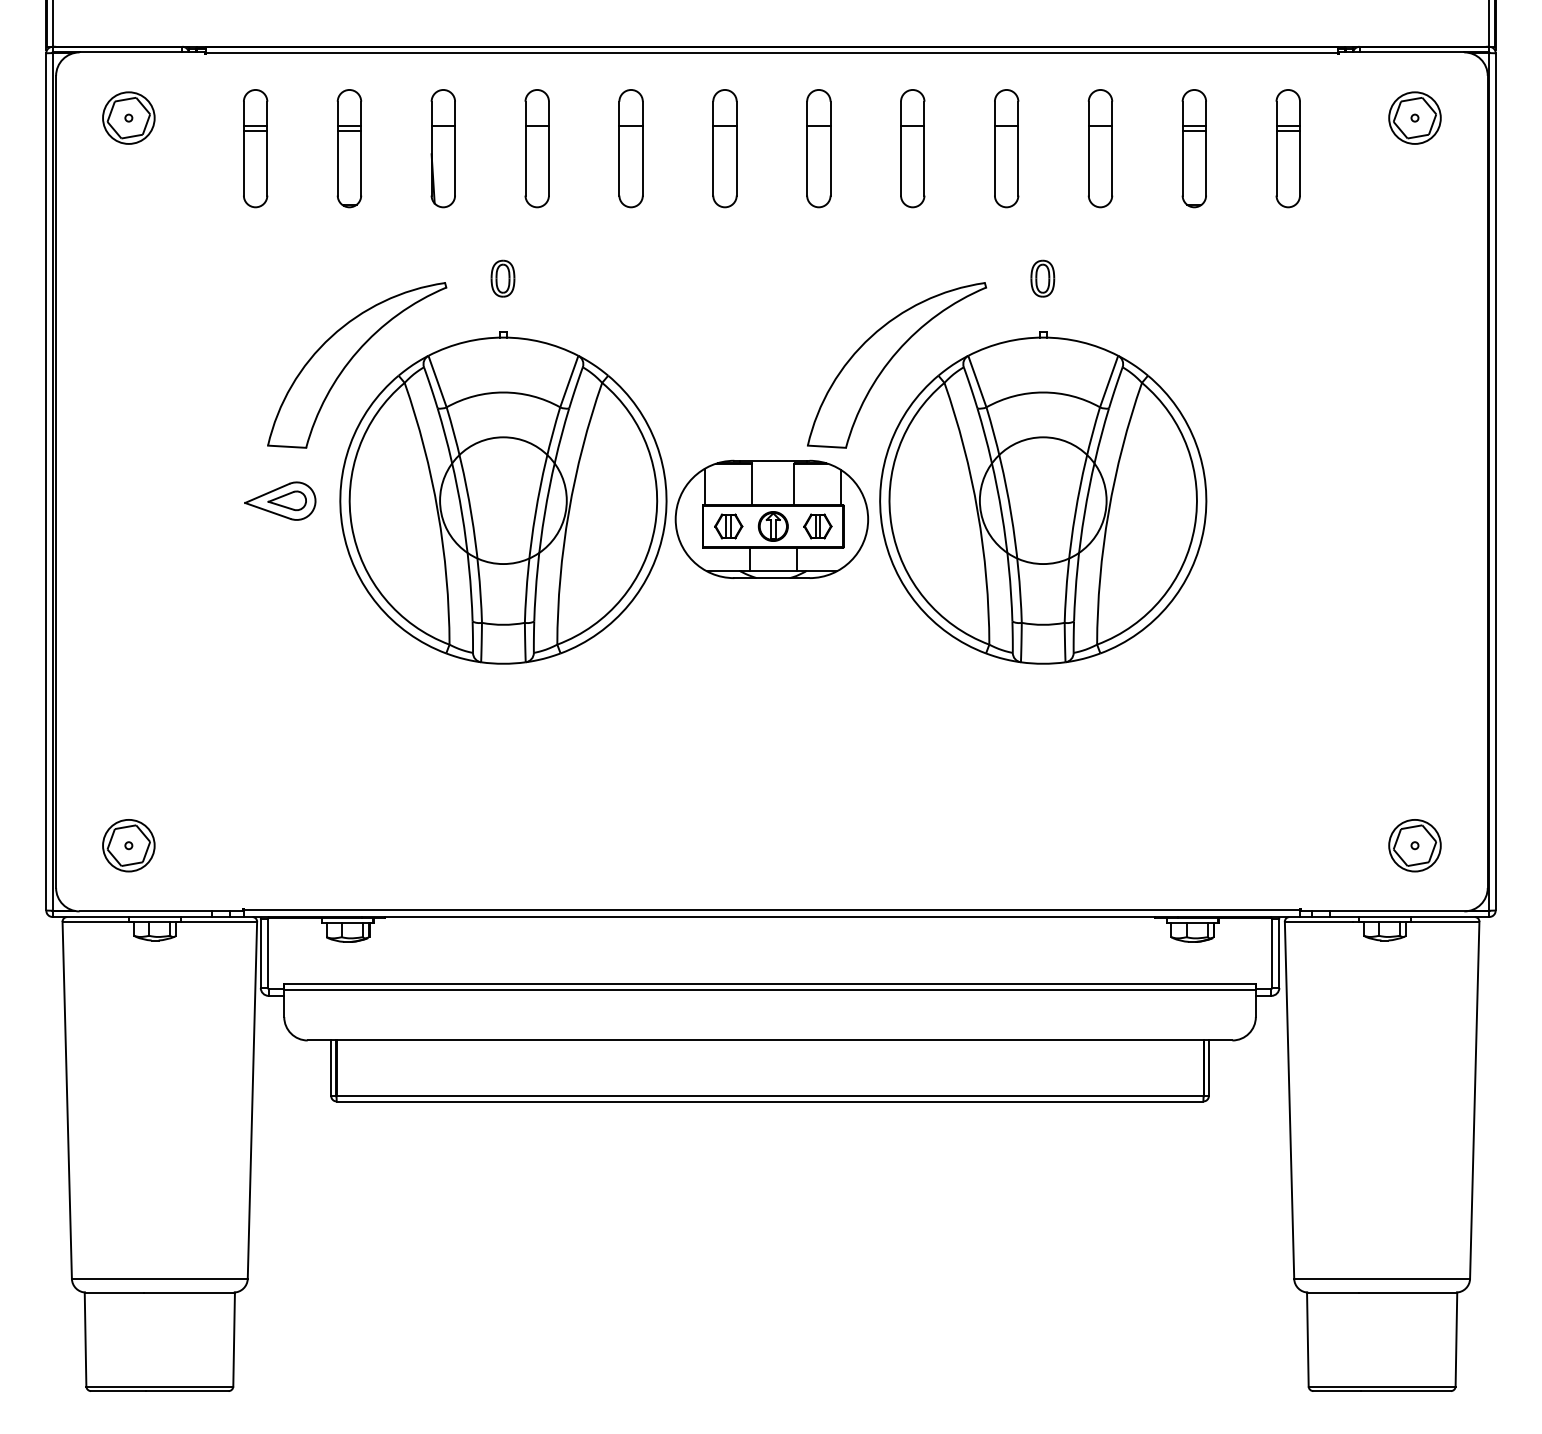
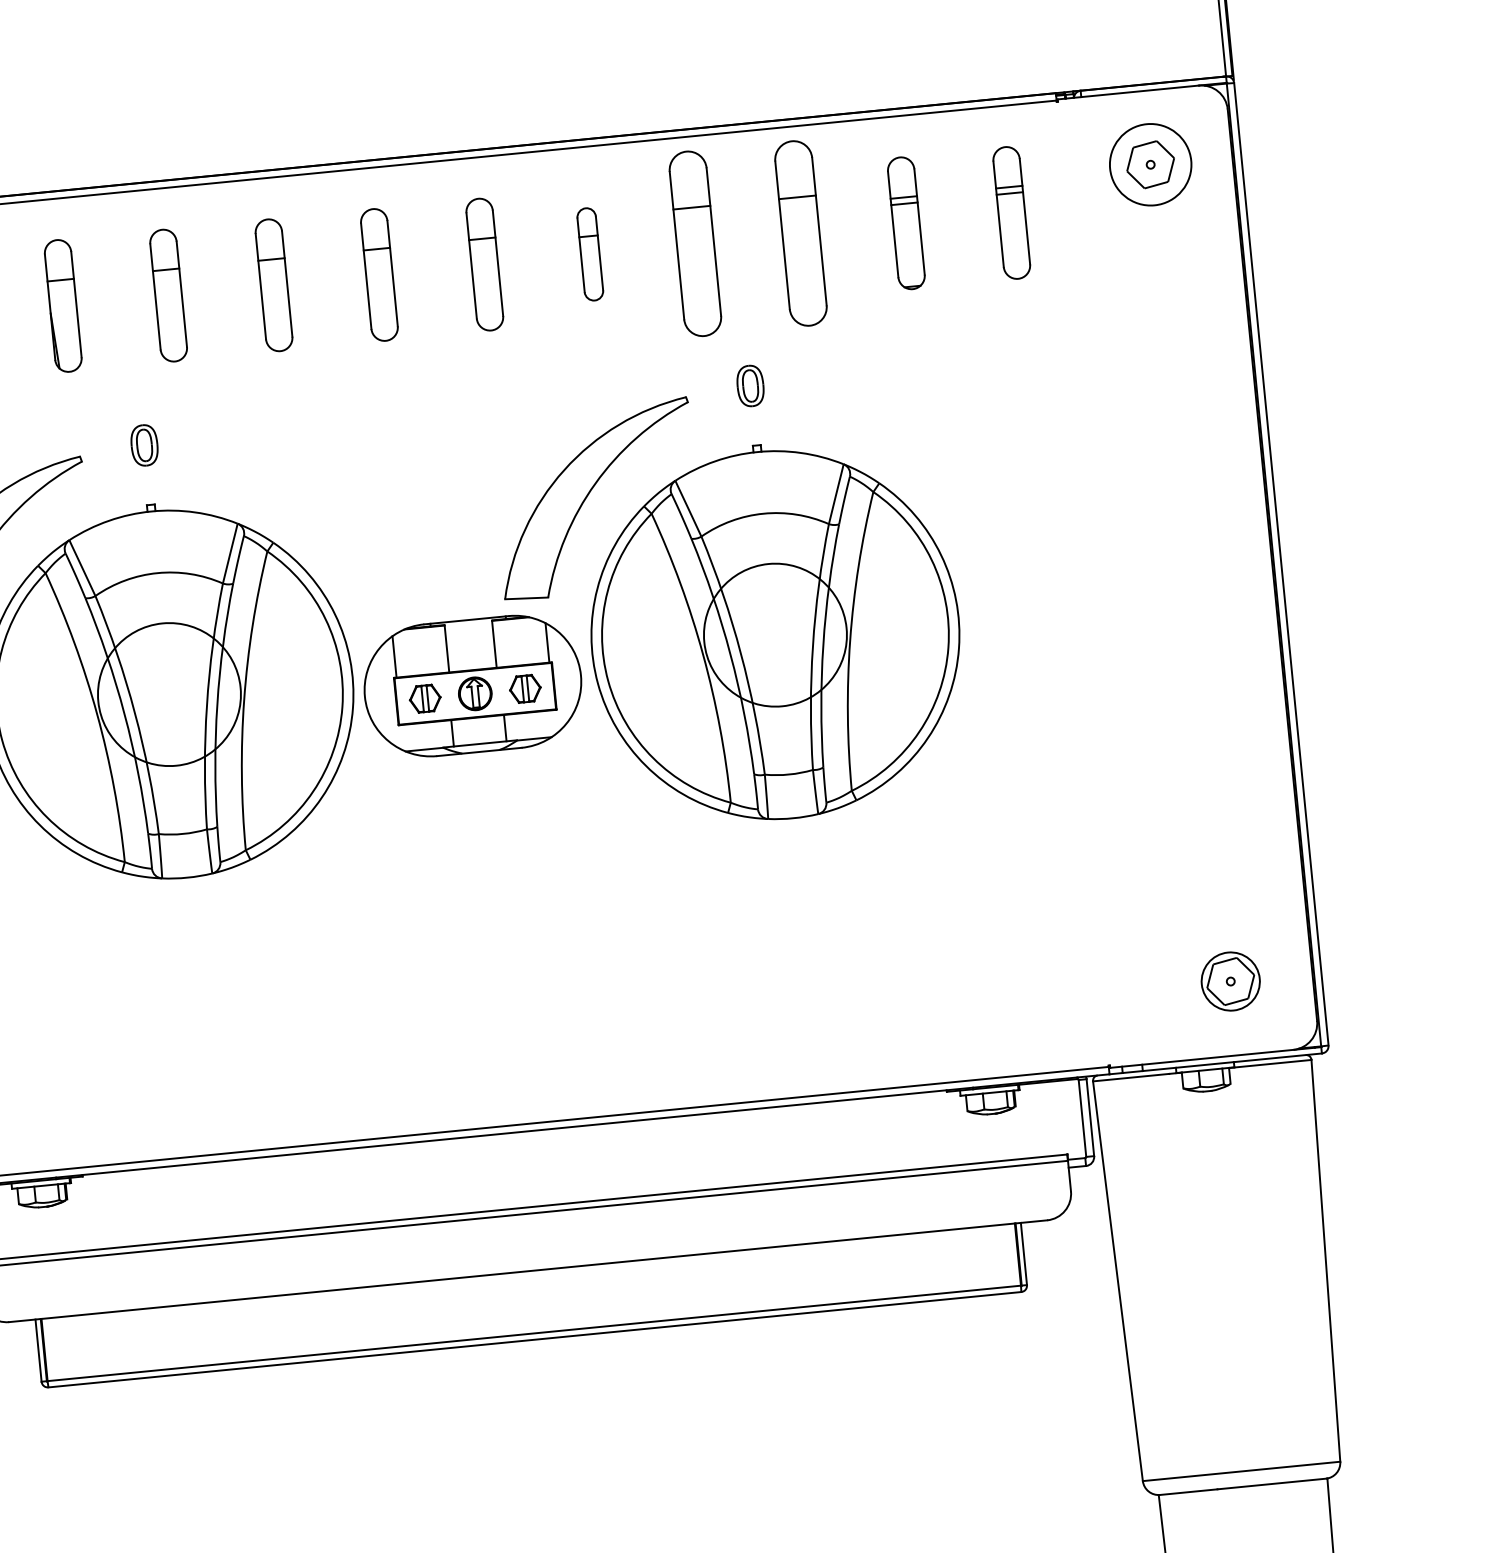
circle: (1414, 117) -> (1150, 164), size x1.4
part: (912, 148) -> (589, 254), size x0.7
part: (1006, 148) -> (695, 243), size x1.4
part: (1100, 148) -> (800, 233), size x1.4

